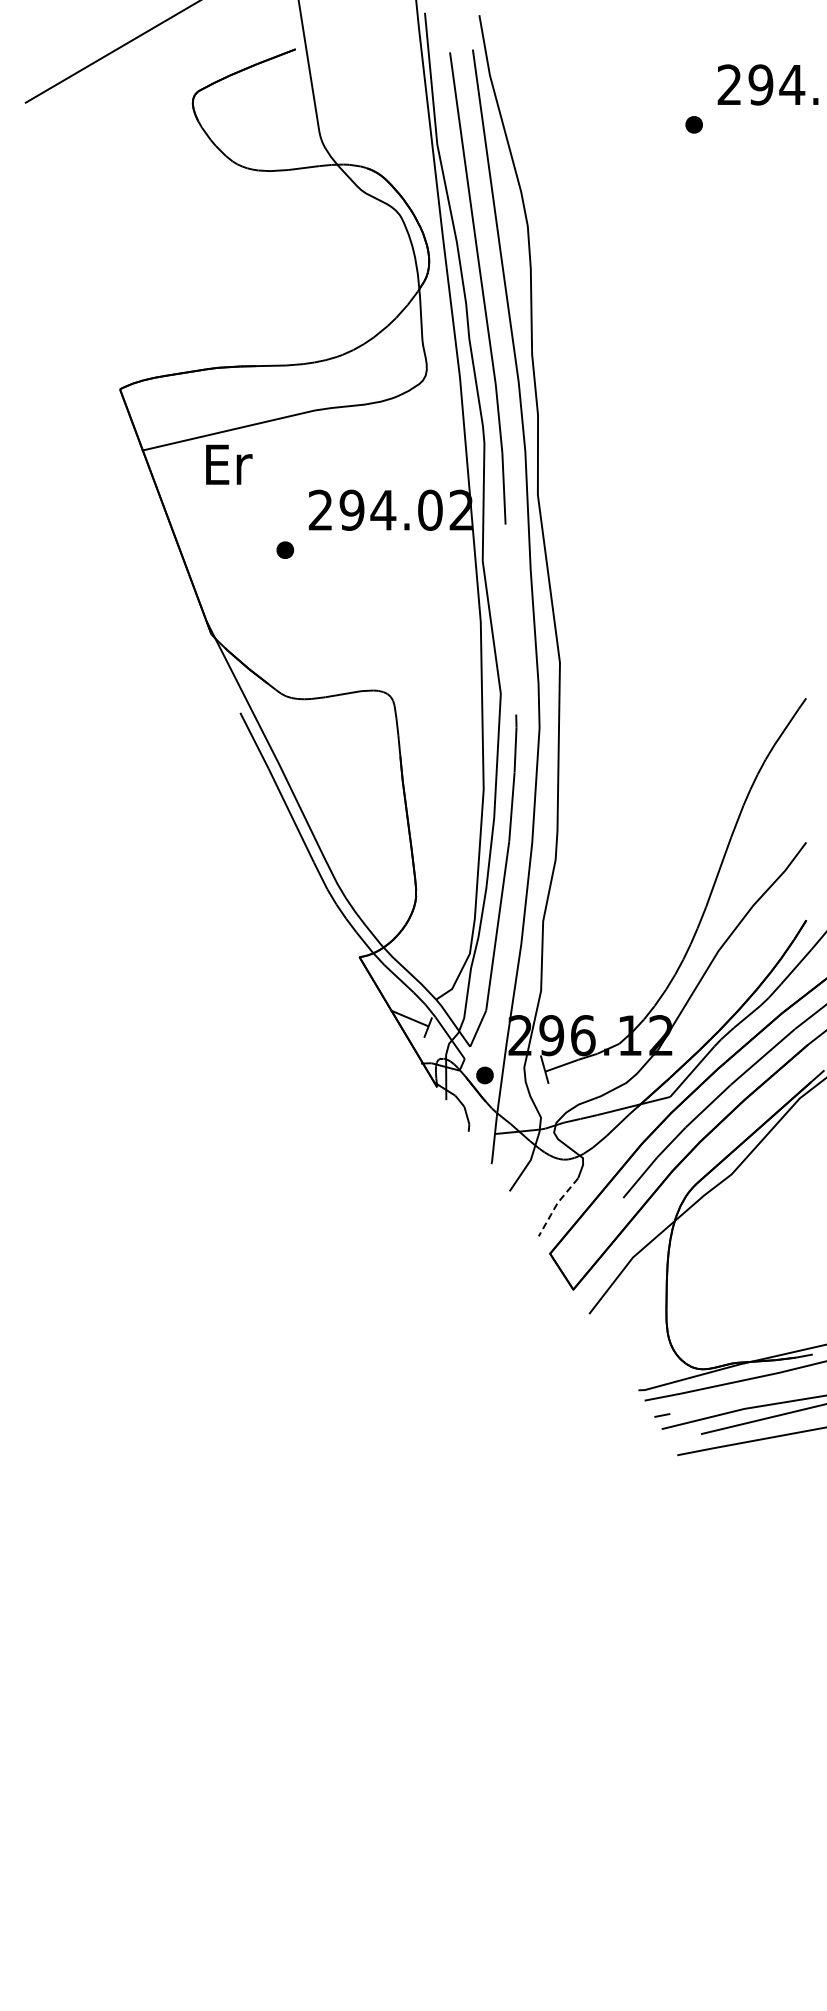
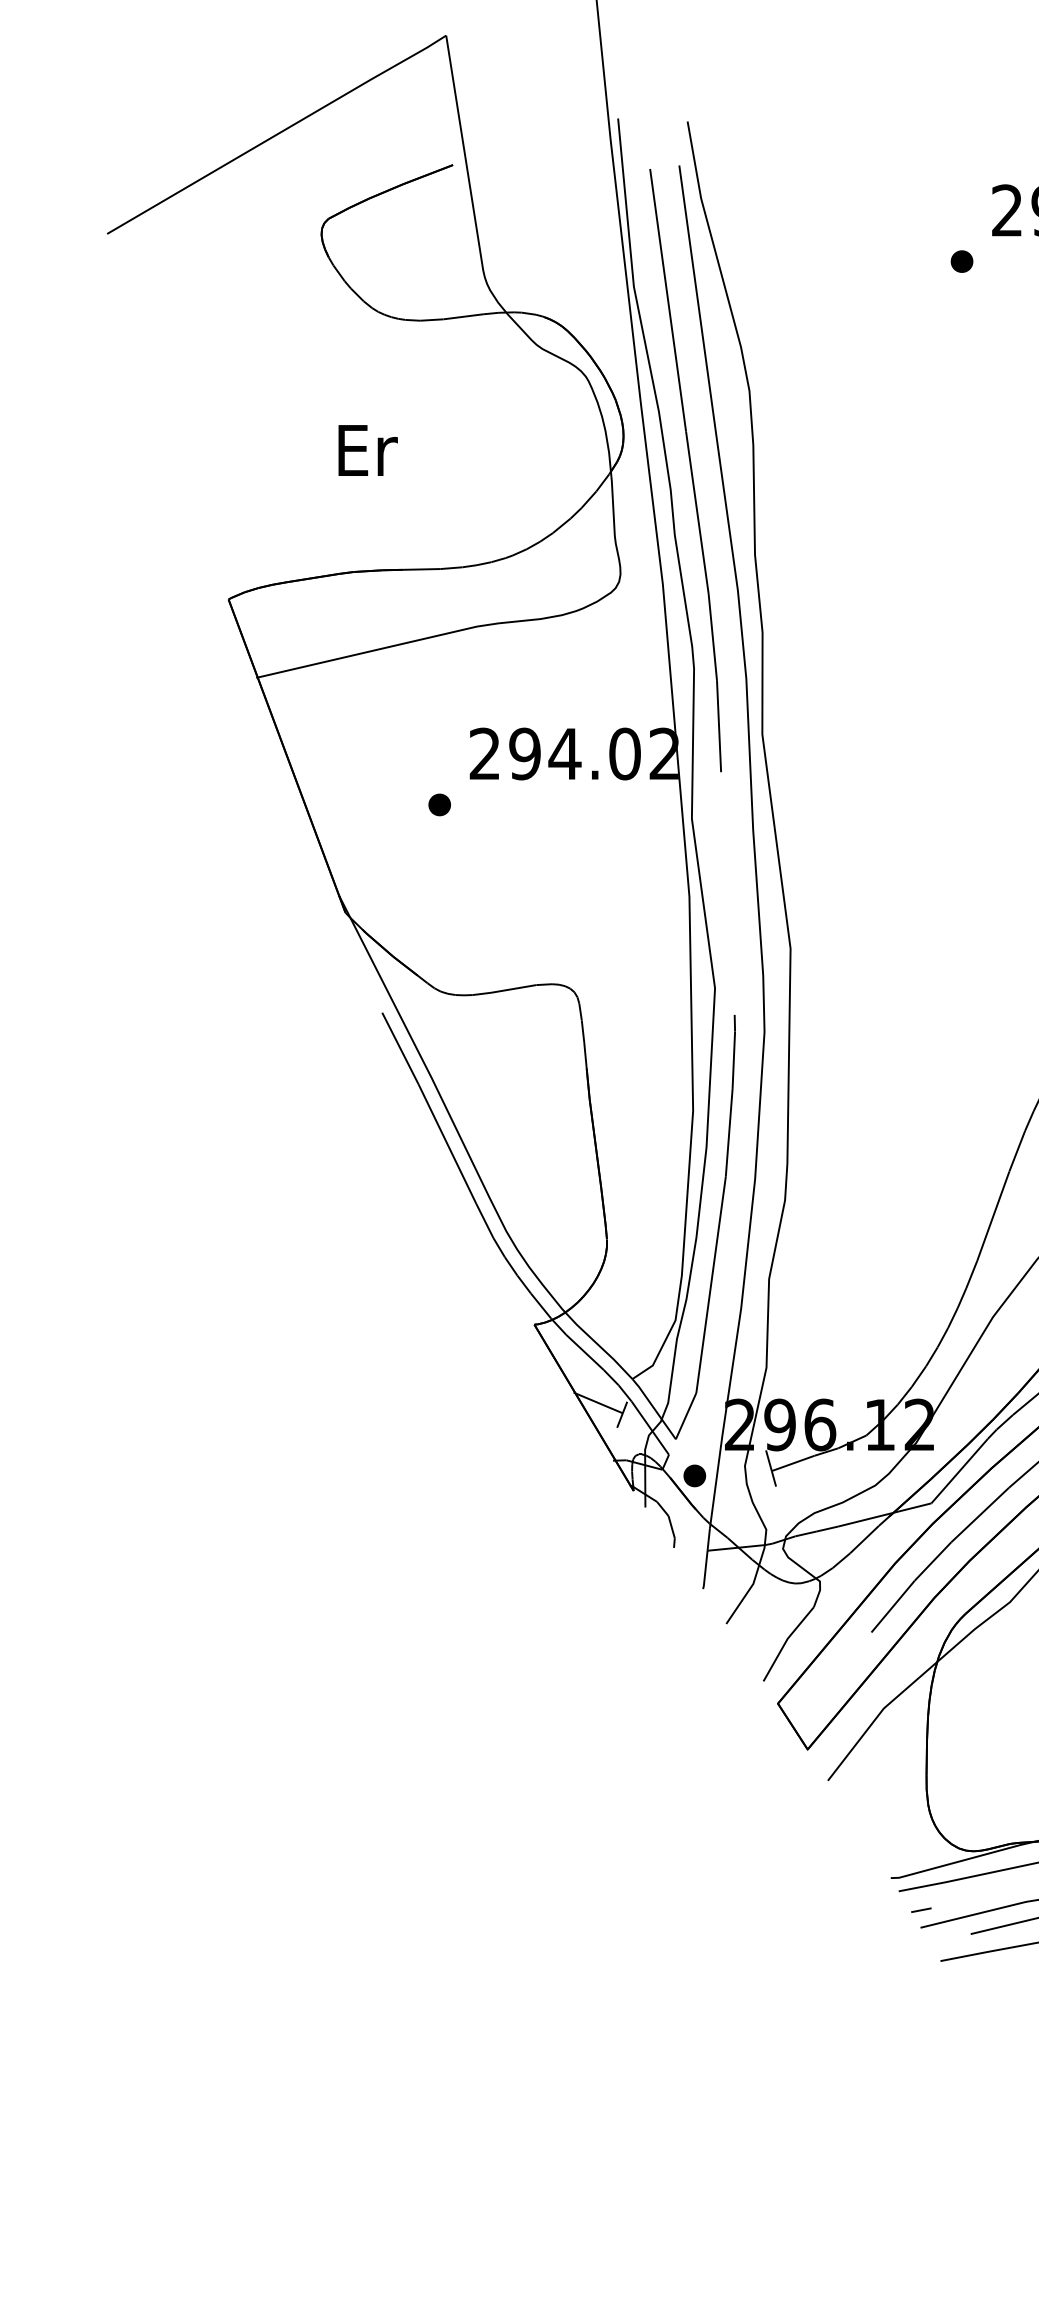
text: (229, 464) -> (368, 450), moved
line: (556, 1205) -> (786, 1642), dashed -> solid

